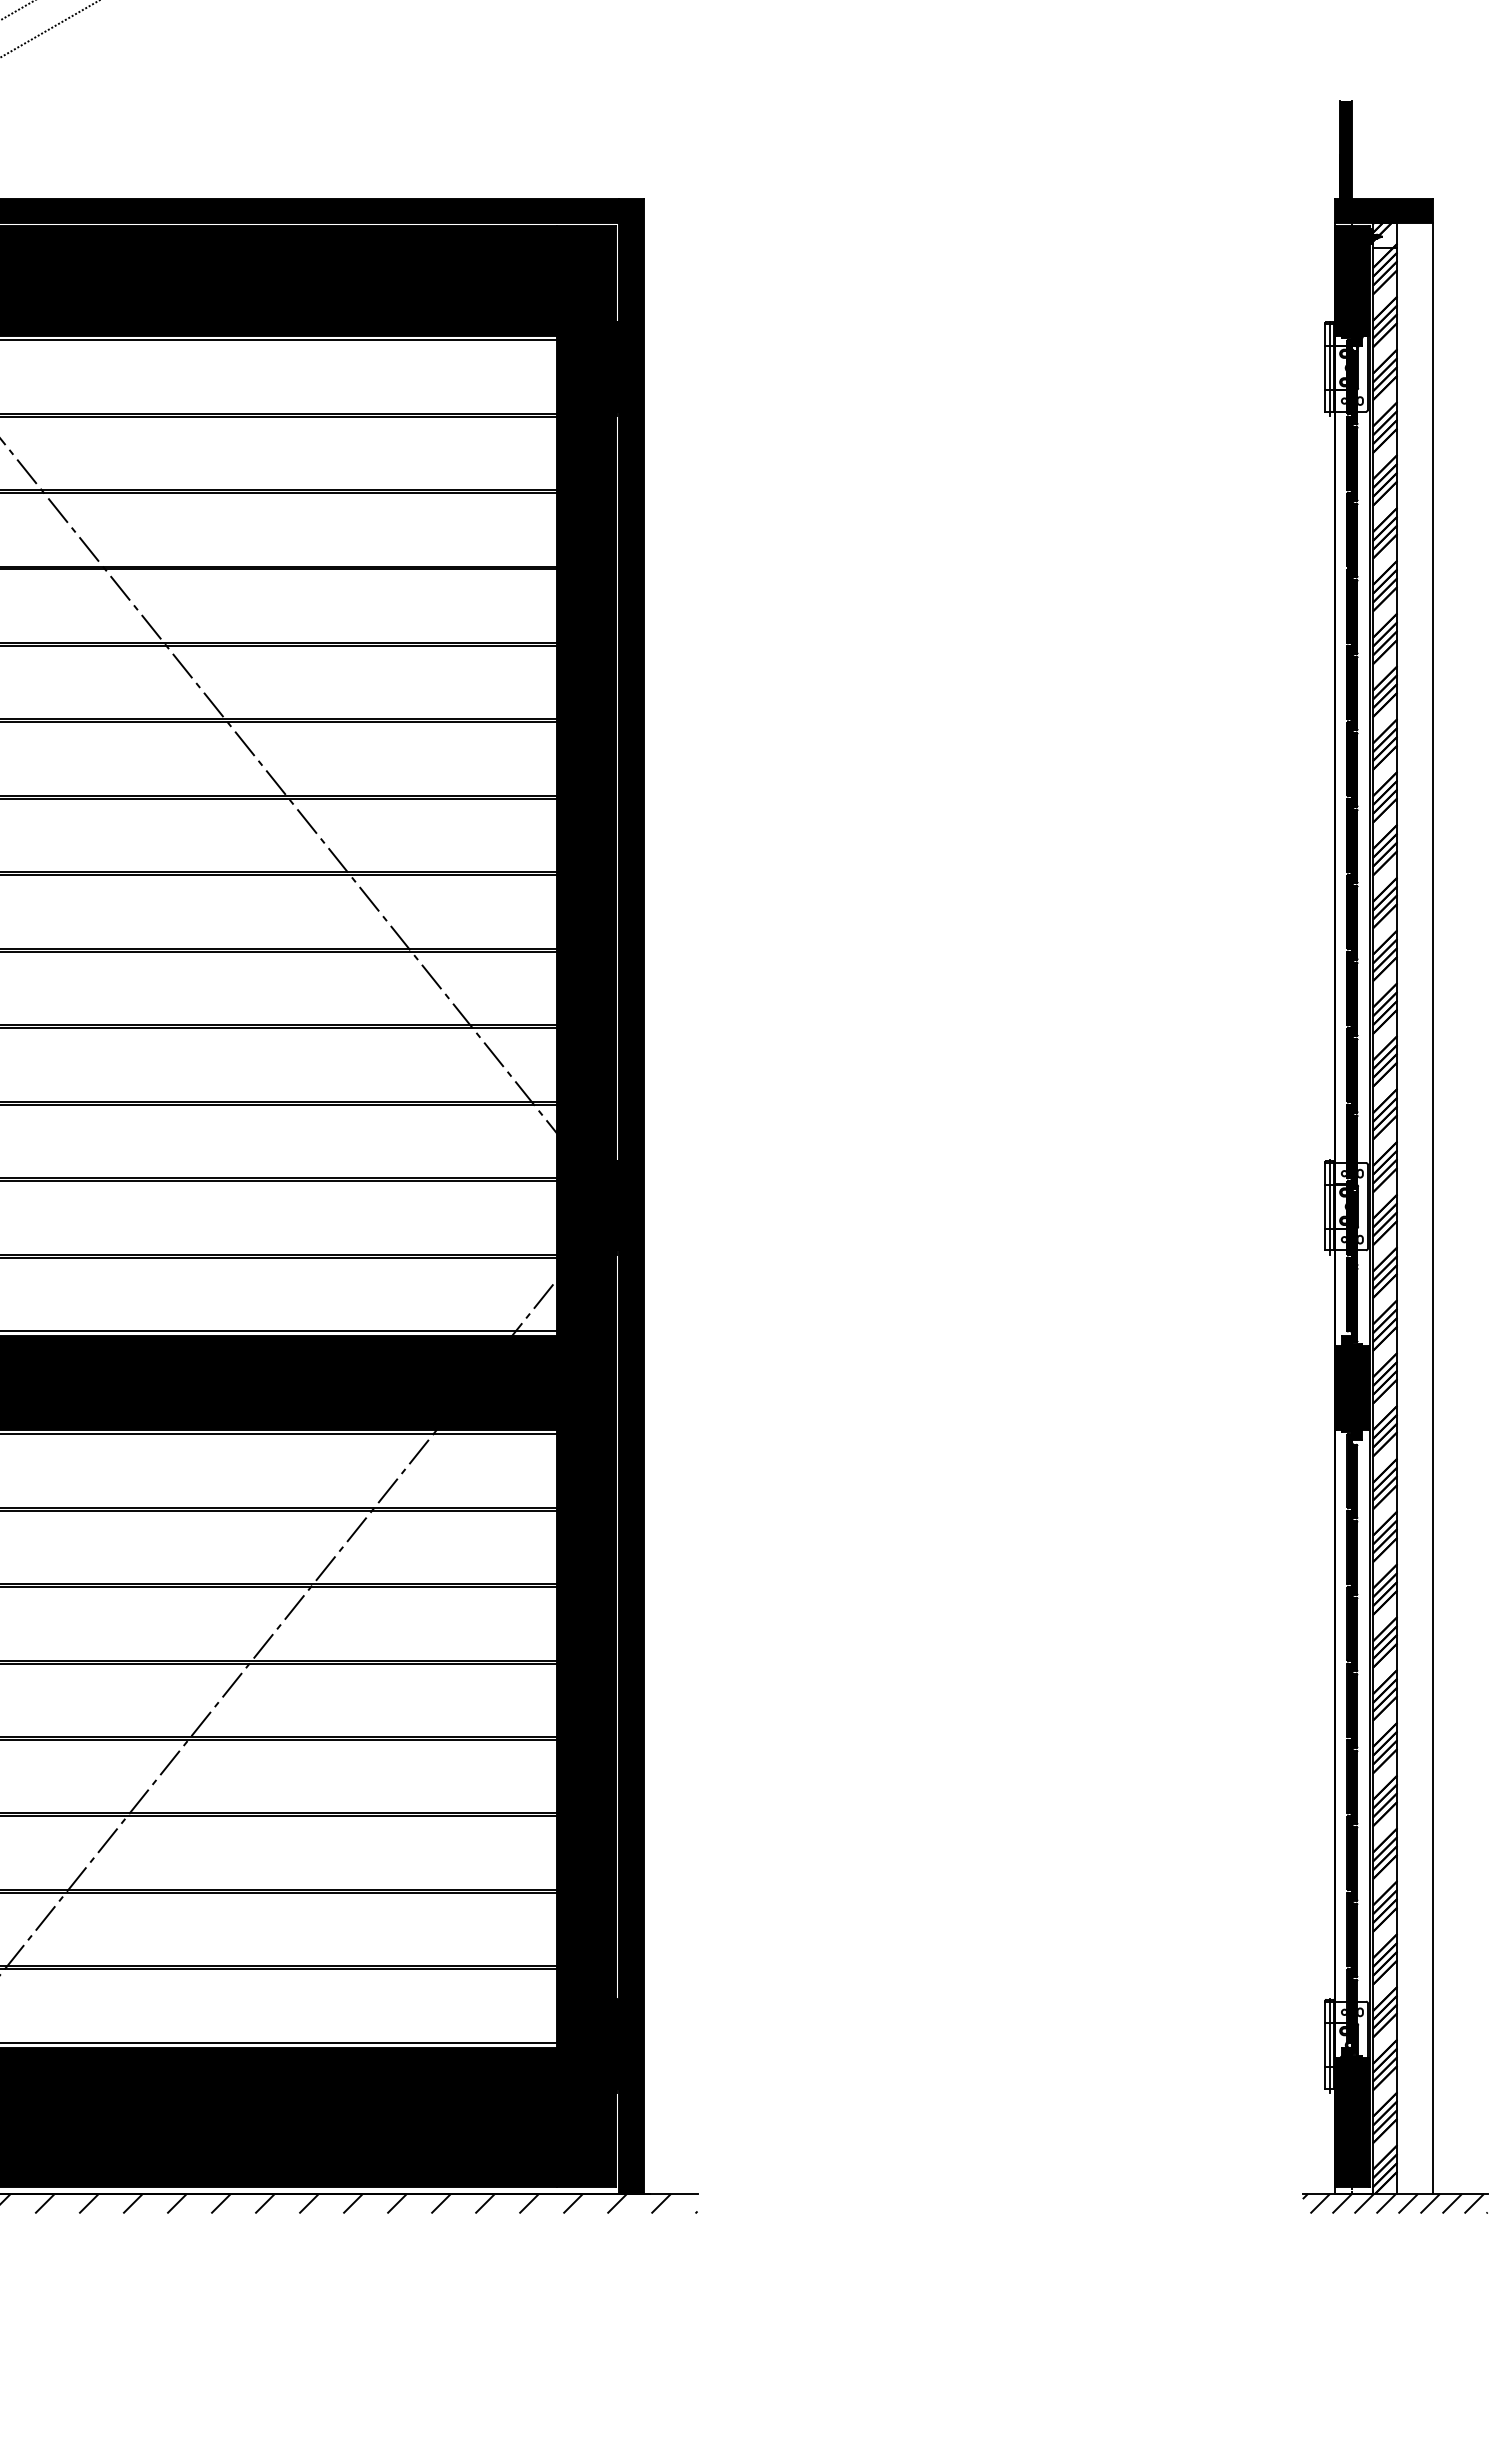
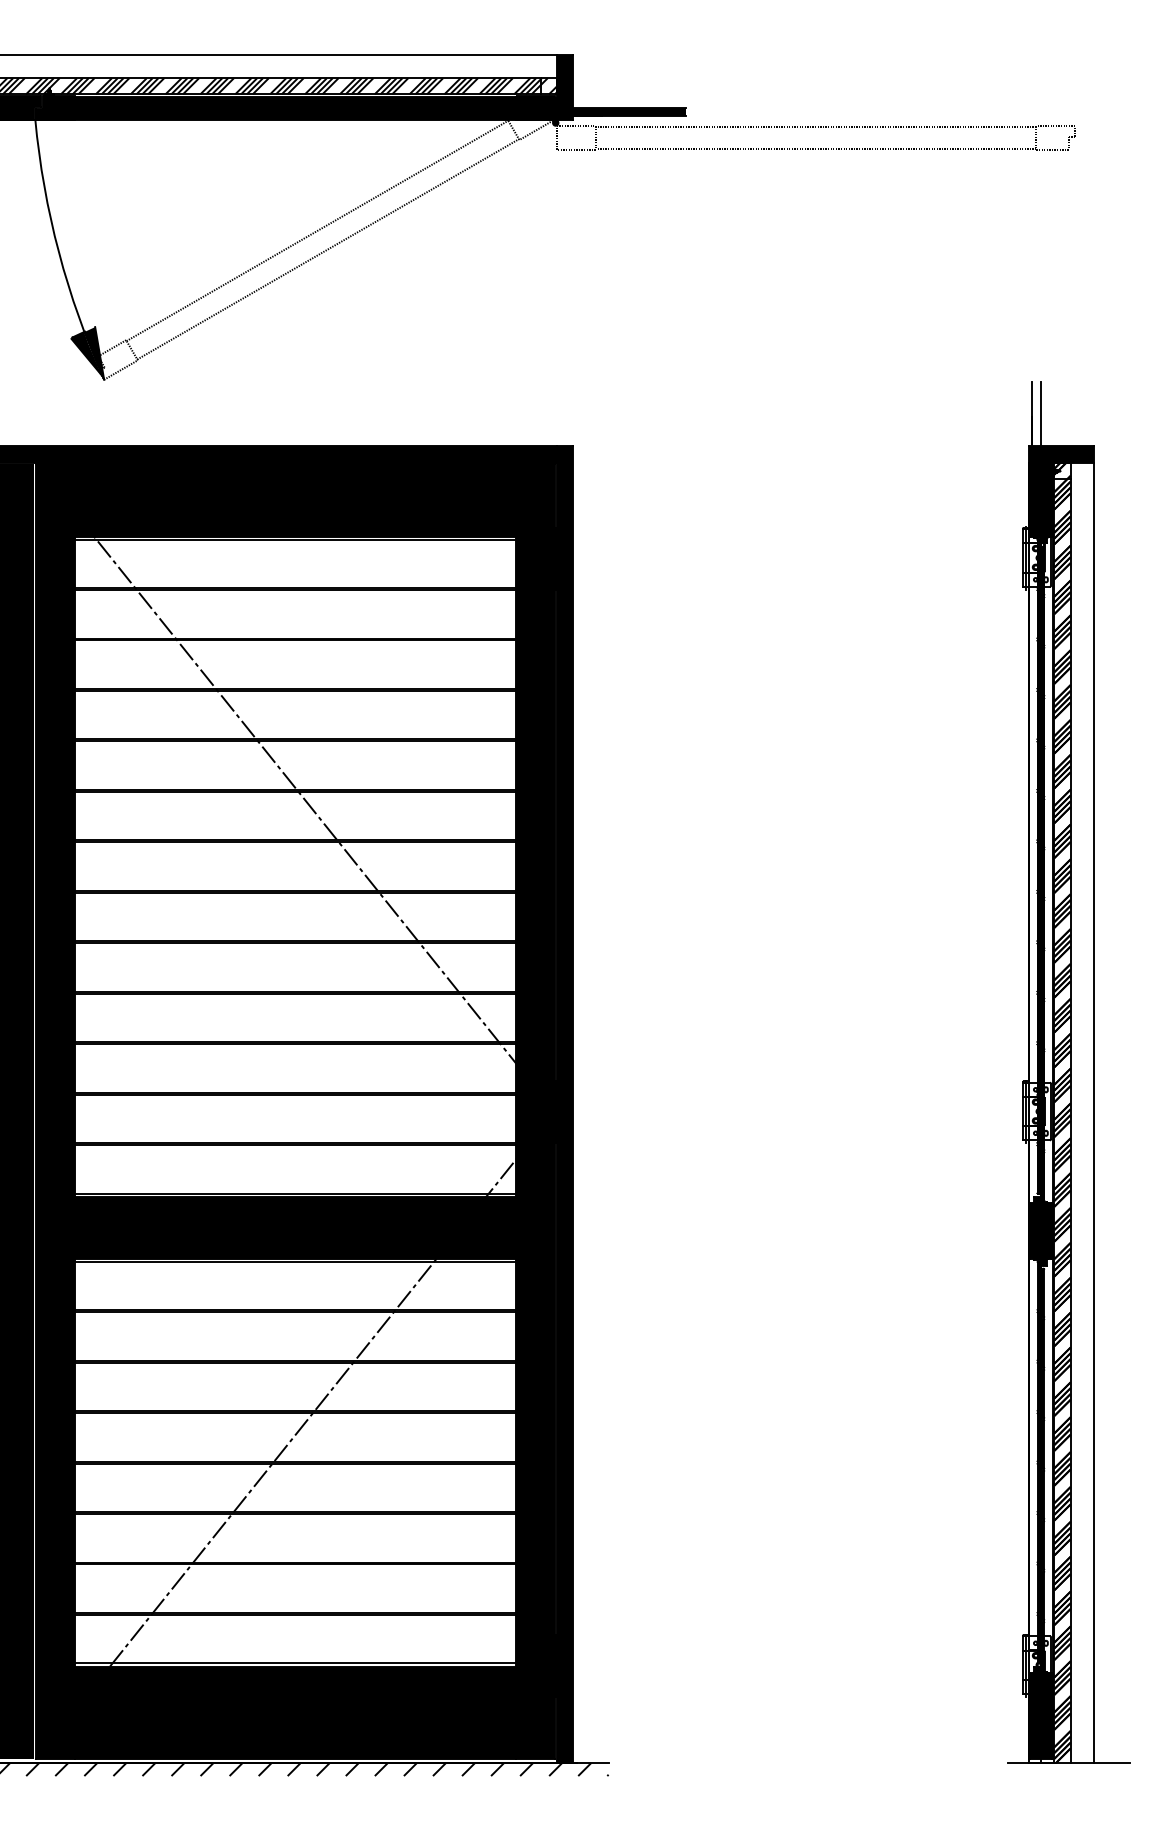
fill: (1345, 149) -> (1036, 413), removed
hatch: (1395, 2203) -> (1069, 1769), removed

